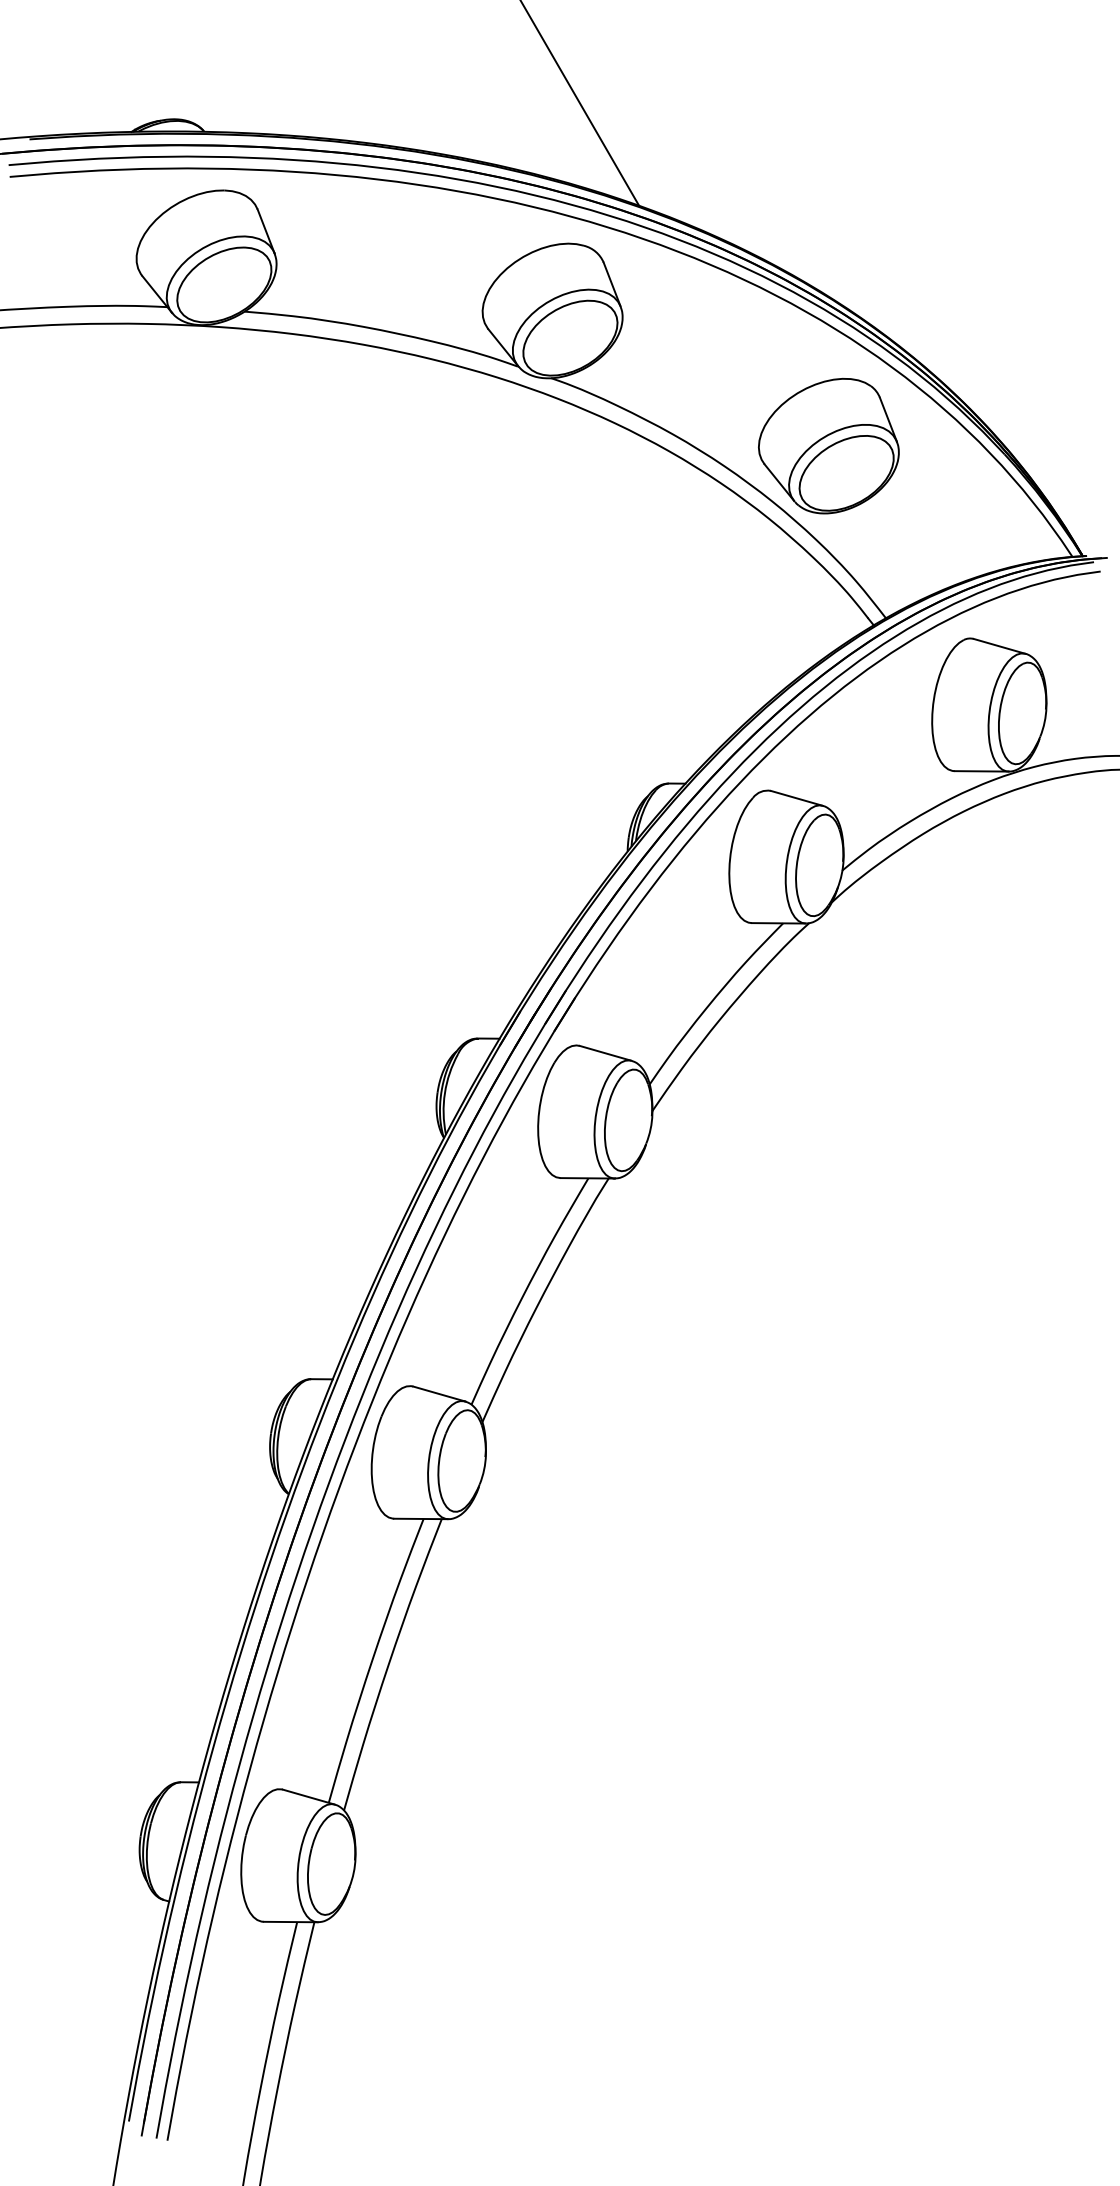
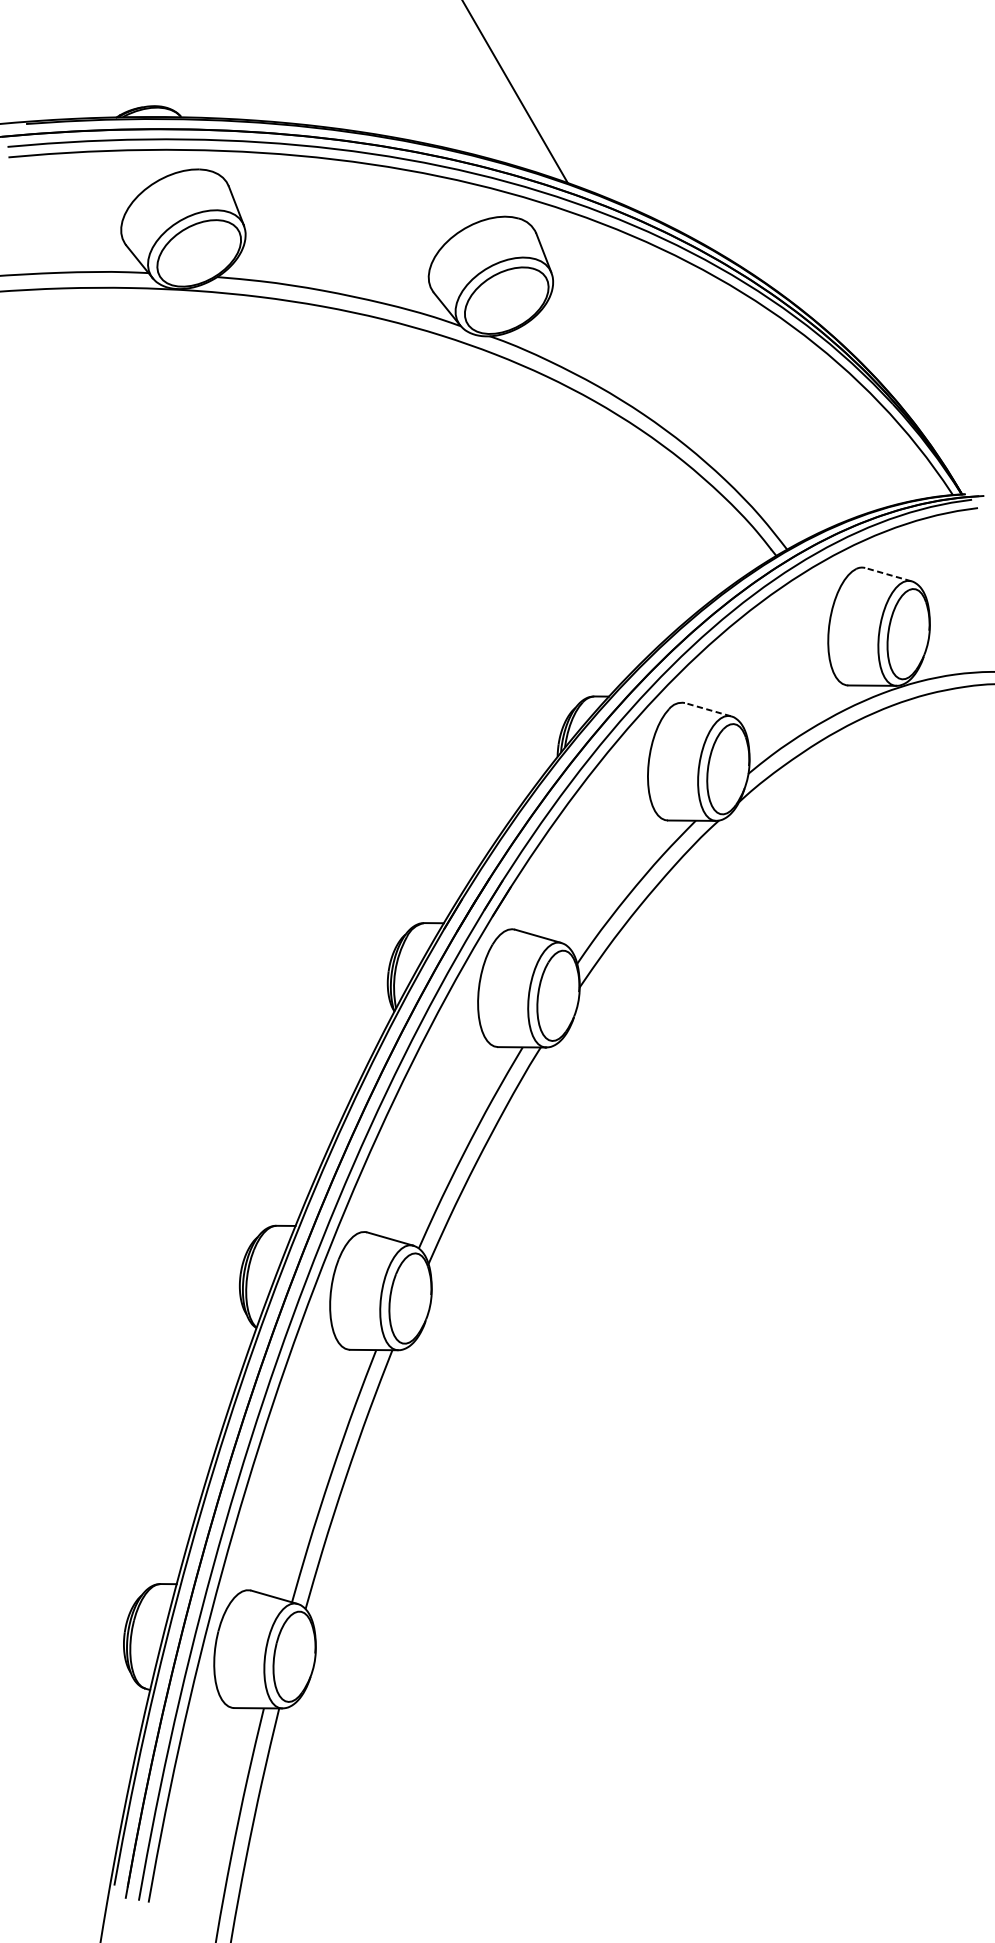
part: (828, 446) -> (736, 396), removed
line: (999, 646) -> (888, 574), solid -> dashed
line: (796, 798) -> (707, 709), solid -> dashed

